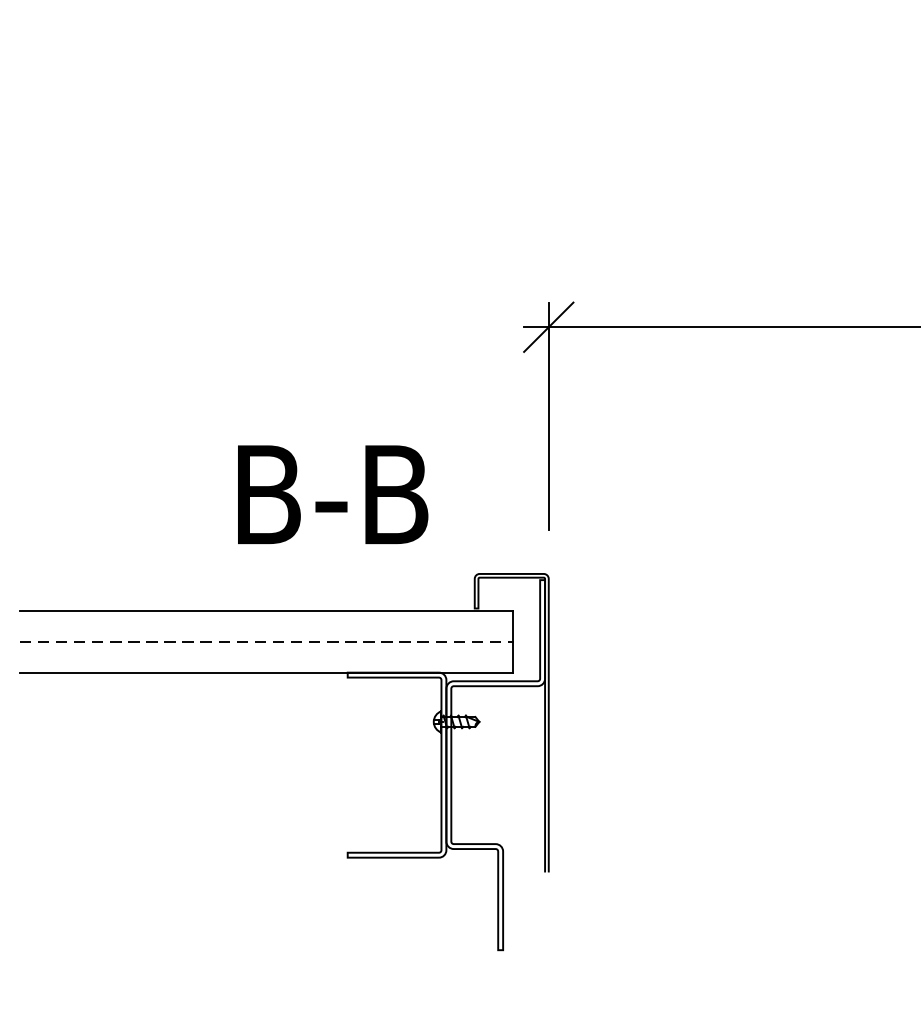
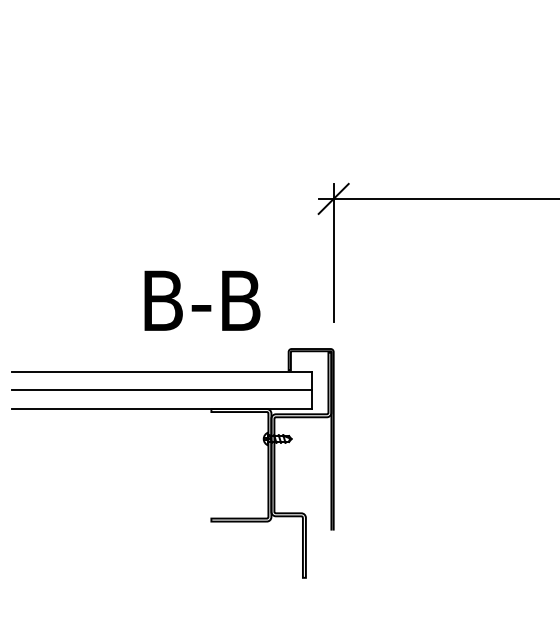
line: (267, 642) -> (162, 390), dashed -> solid

